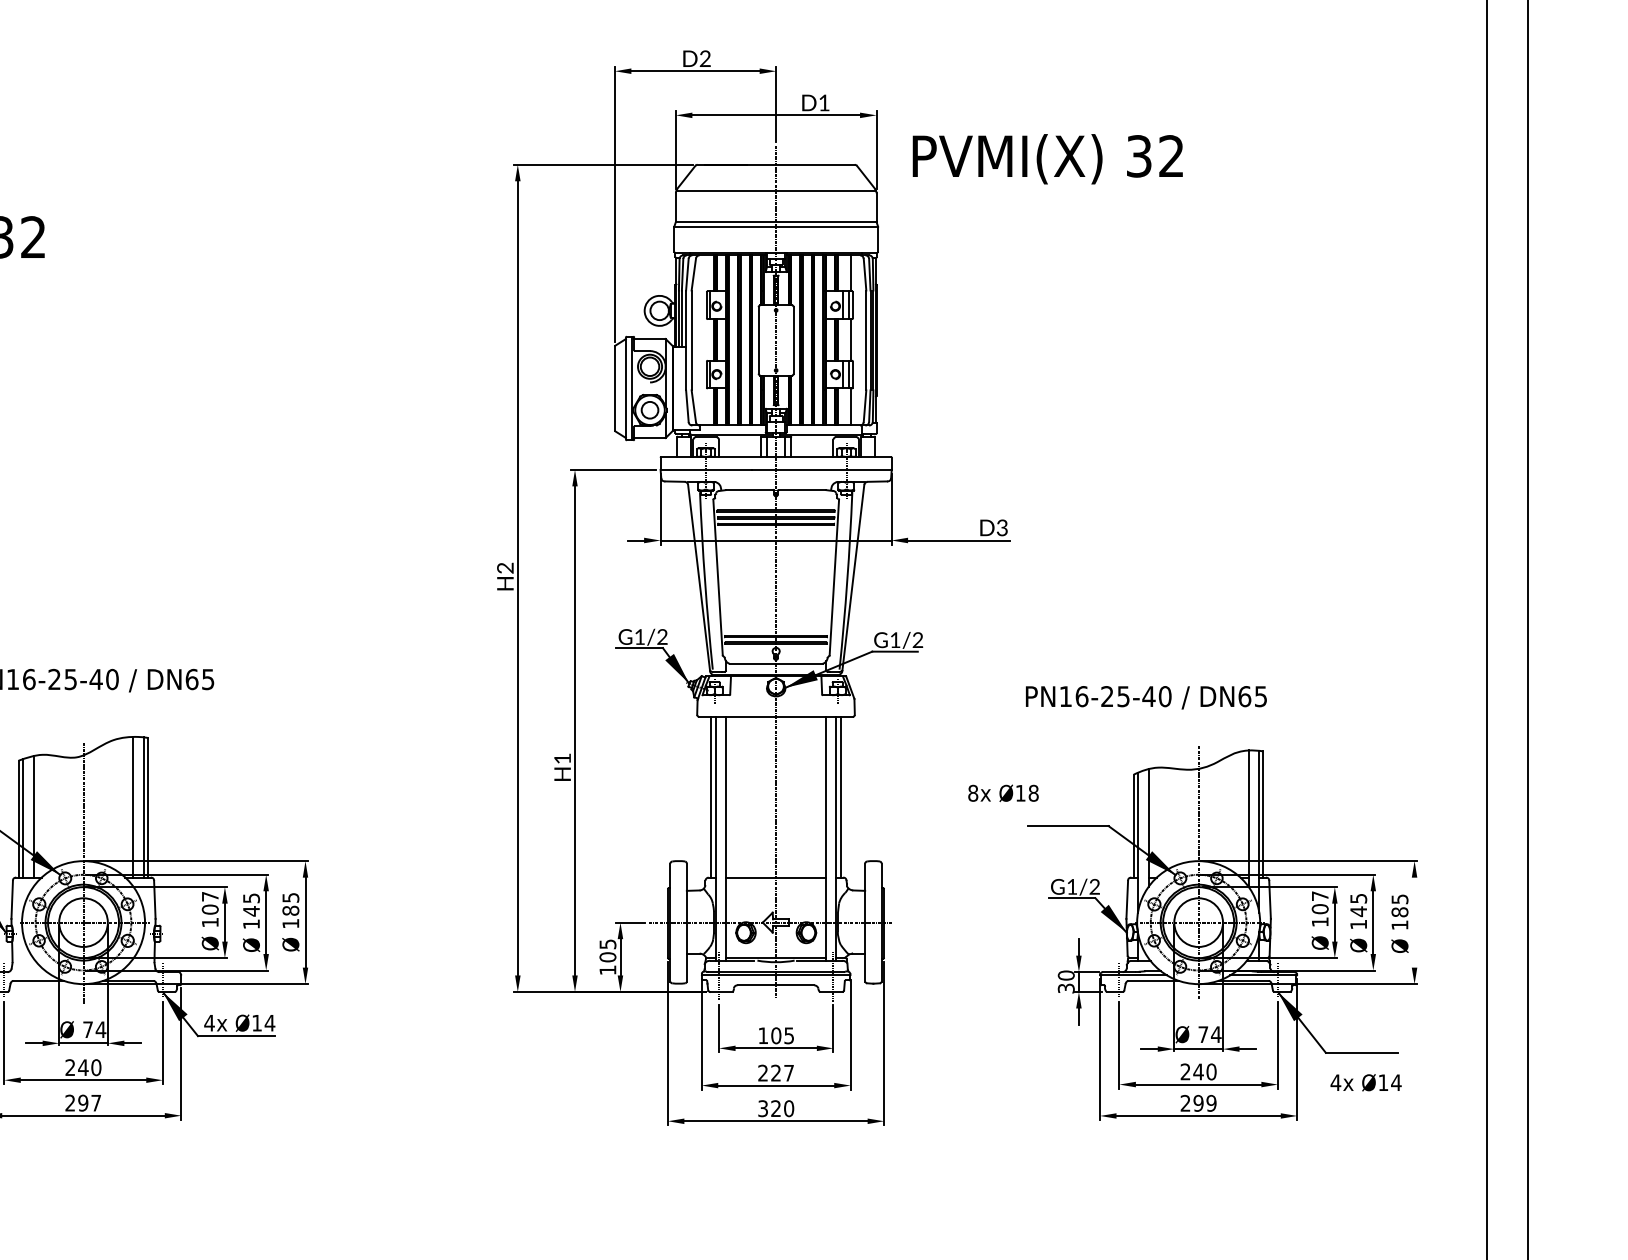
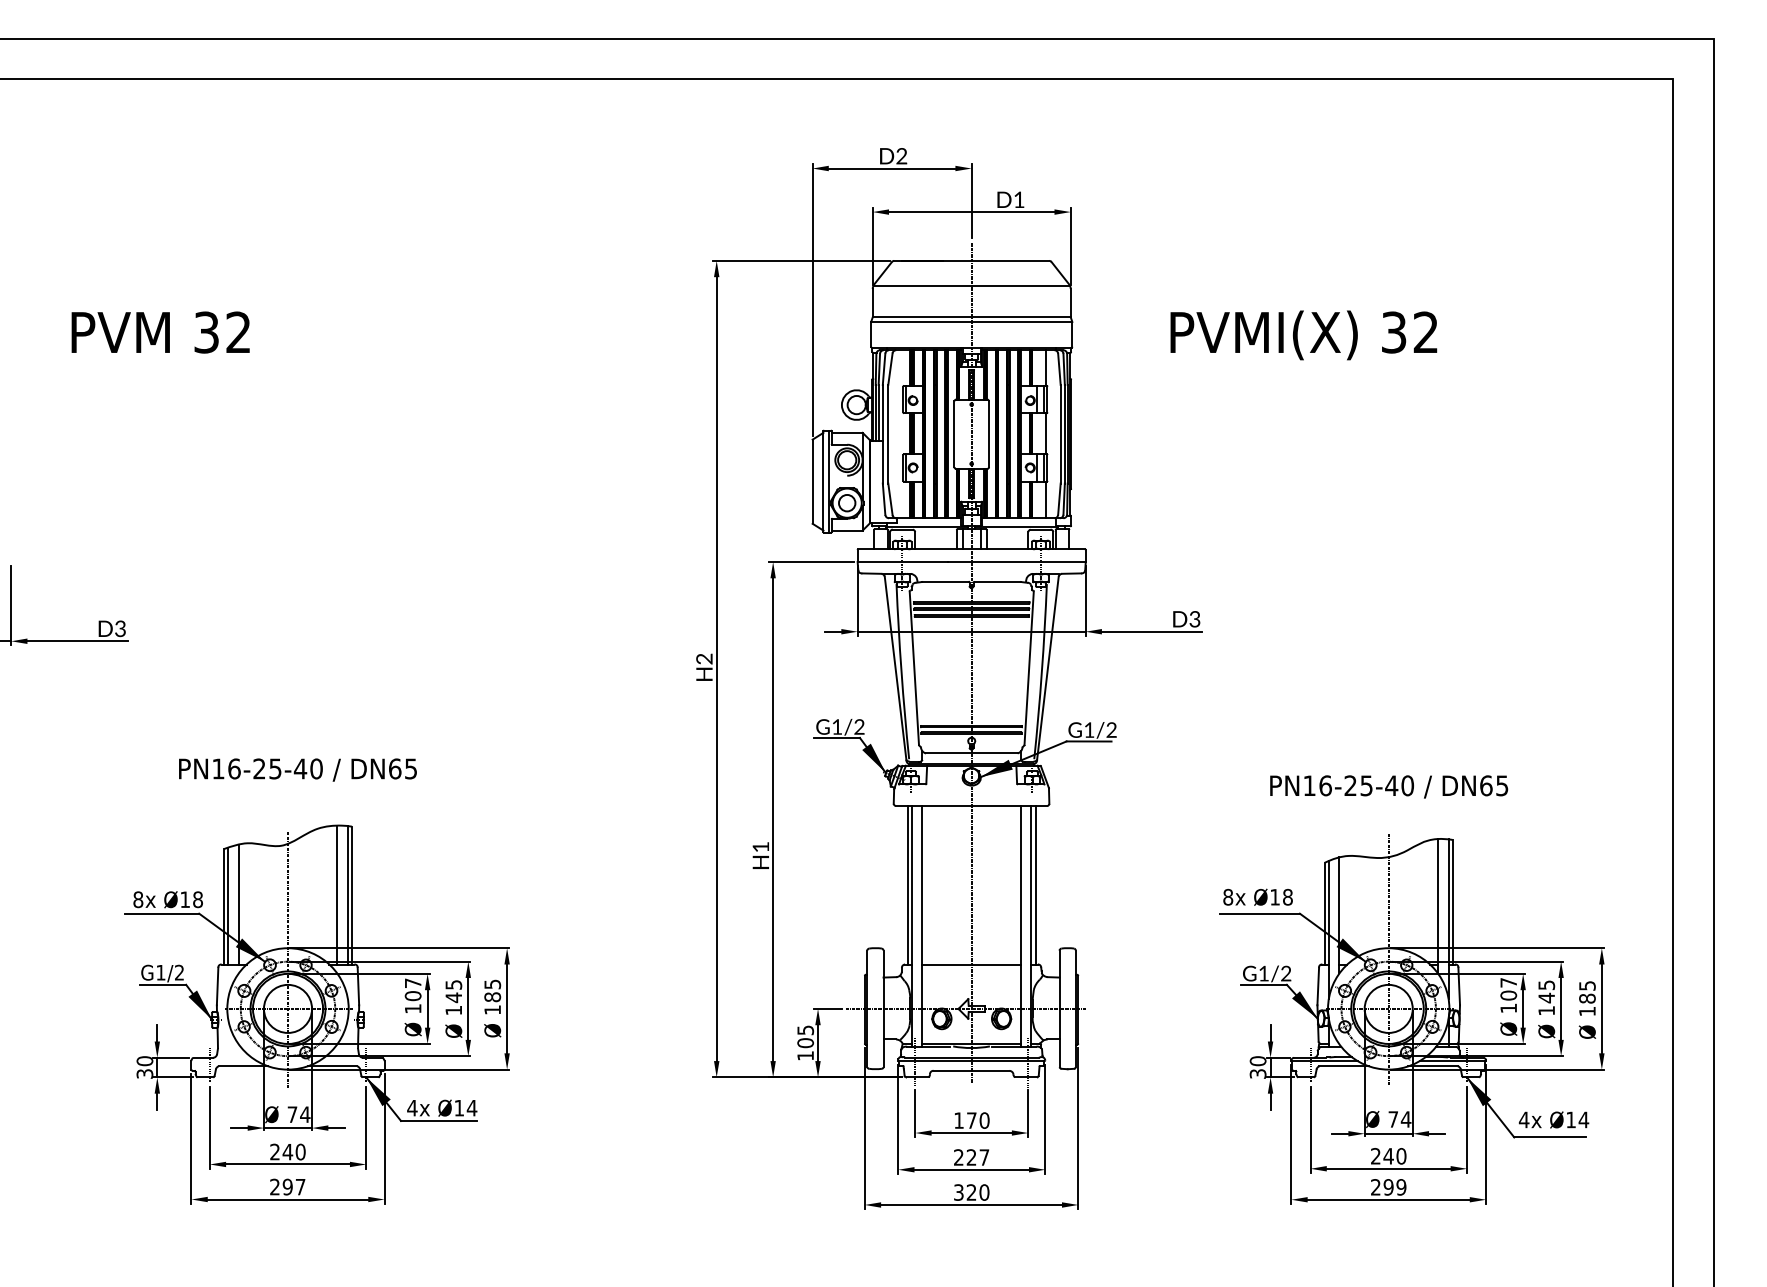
text: (1047, 159) -> (1303, 335), moved
text: (1146, 697) -> (1389, 786), moved
text: (1002, 792) -> (1257, 896), moved
line: (1414, 922) -> (1601, 1008), added
text: (782, 1035) -> (977, 1120), 105 -> 170
text: (1365, 1082) -> (1553, 1119), moved

